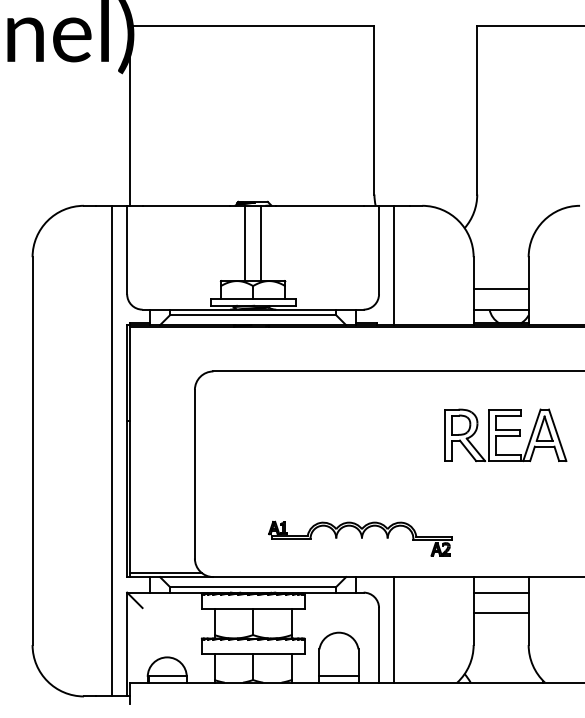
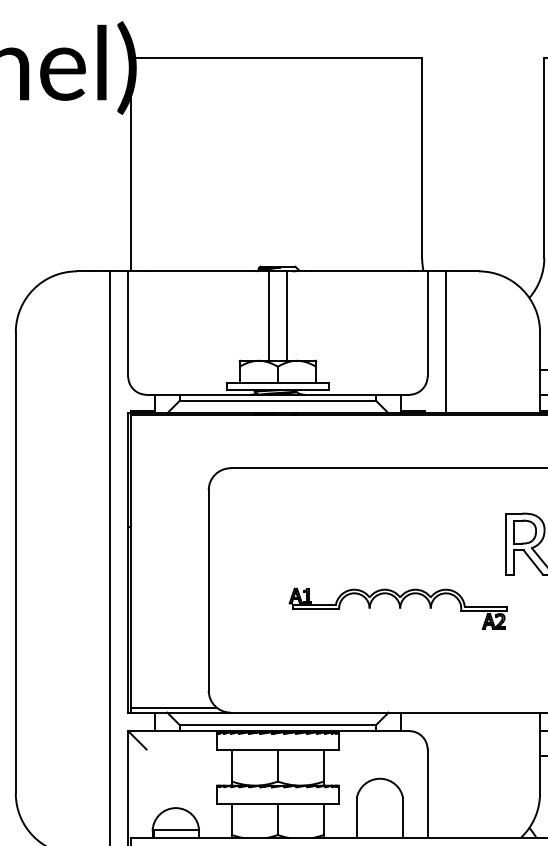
part: (360, 538) -> (398, 608), moved
line: (394, 629) -> (445, 774), removed
line: (338, 675) -> (379, 829), removed

